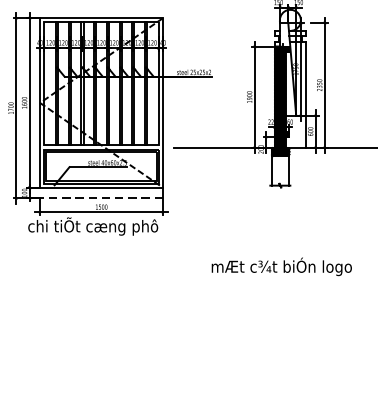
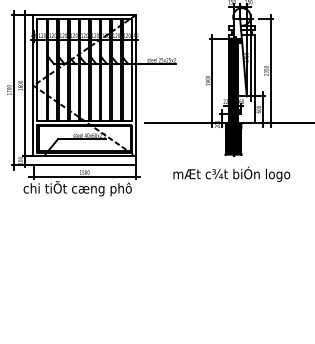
hatch: (280, 171) -> (233, 142), added
line: (101, 198) -> (84, 165), dashed -> solid
text: (281, 265) -> (231, 173), moved

